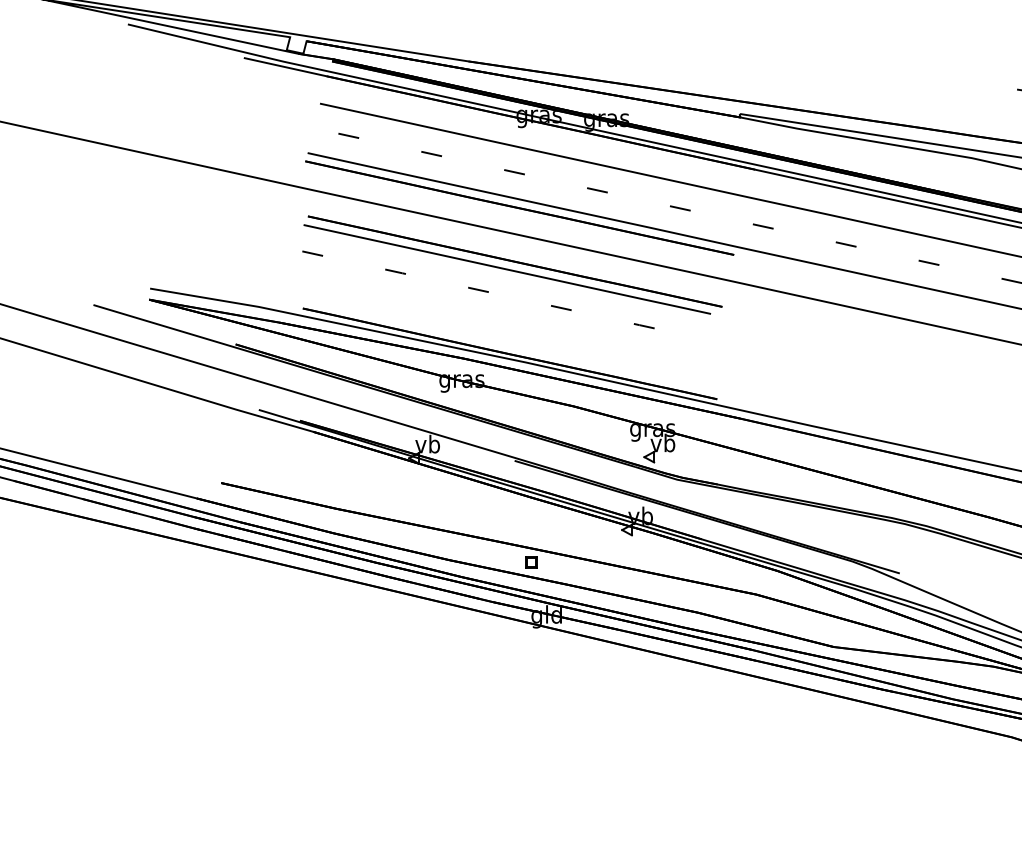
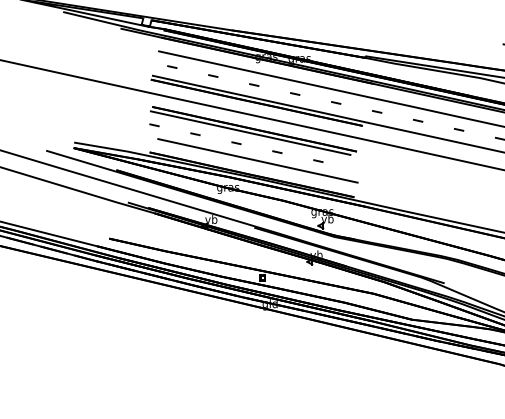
line: (521, 324) -> (257, 160), added

